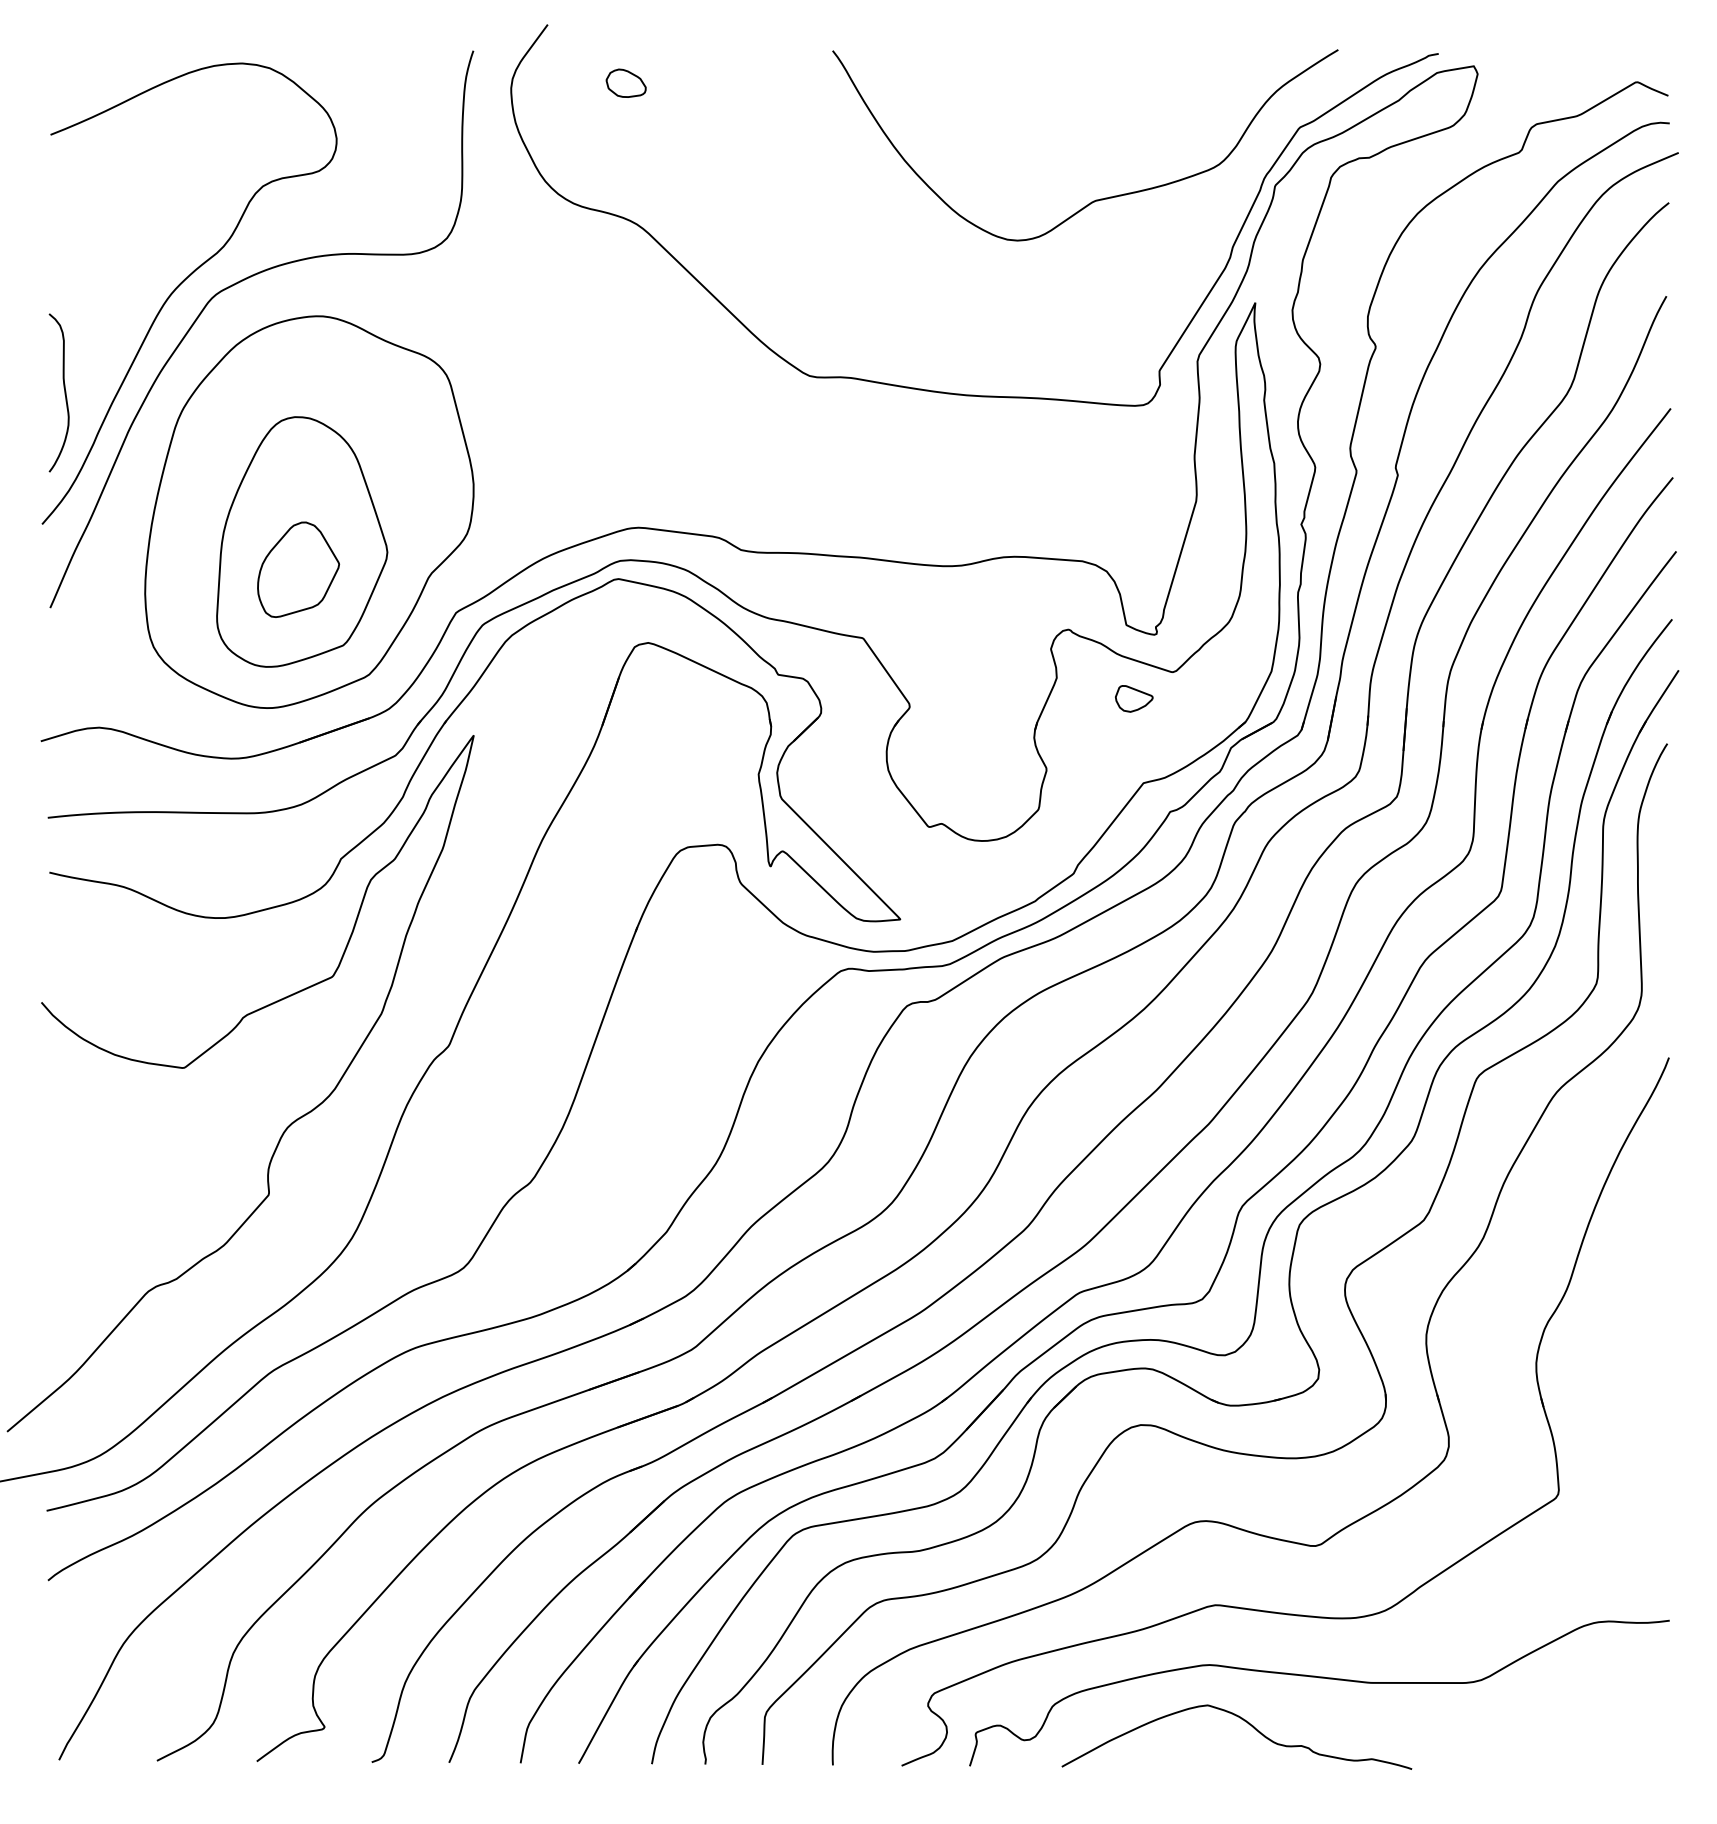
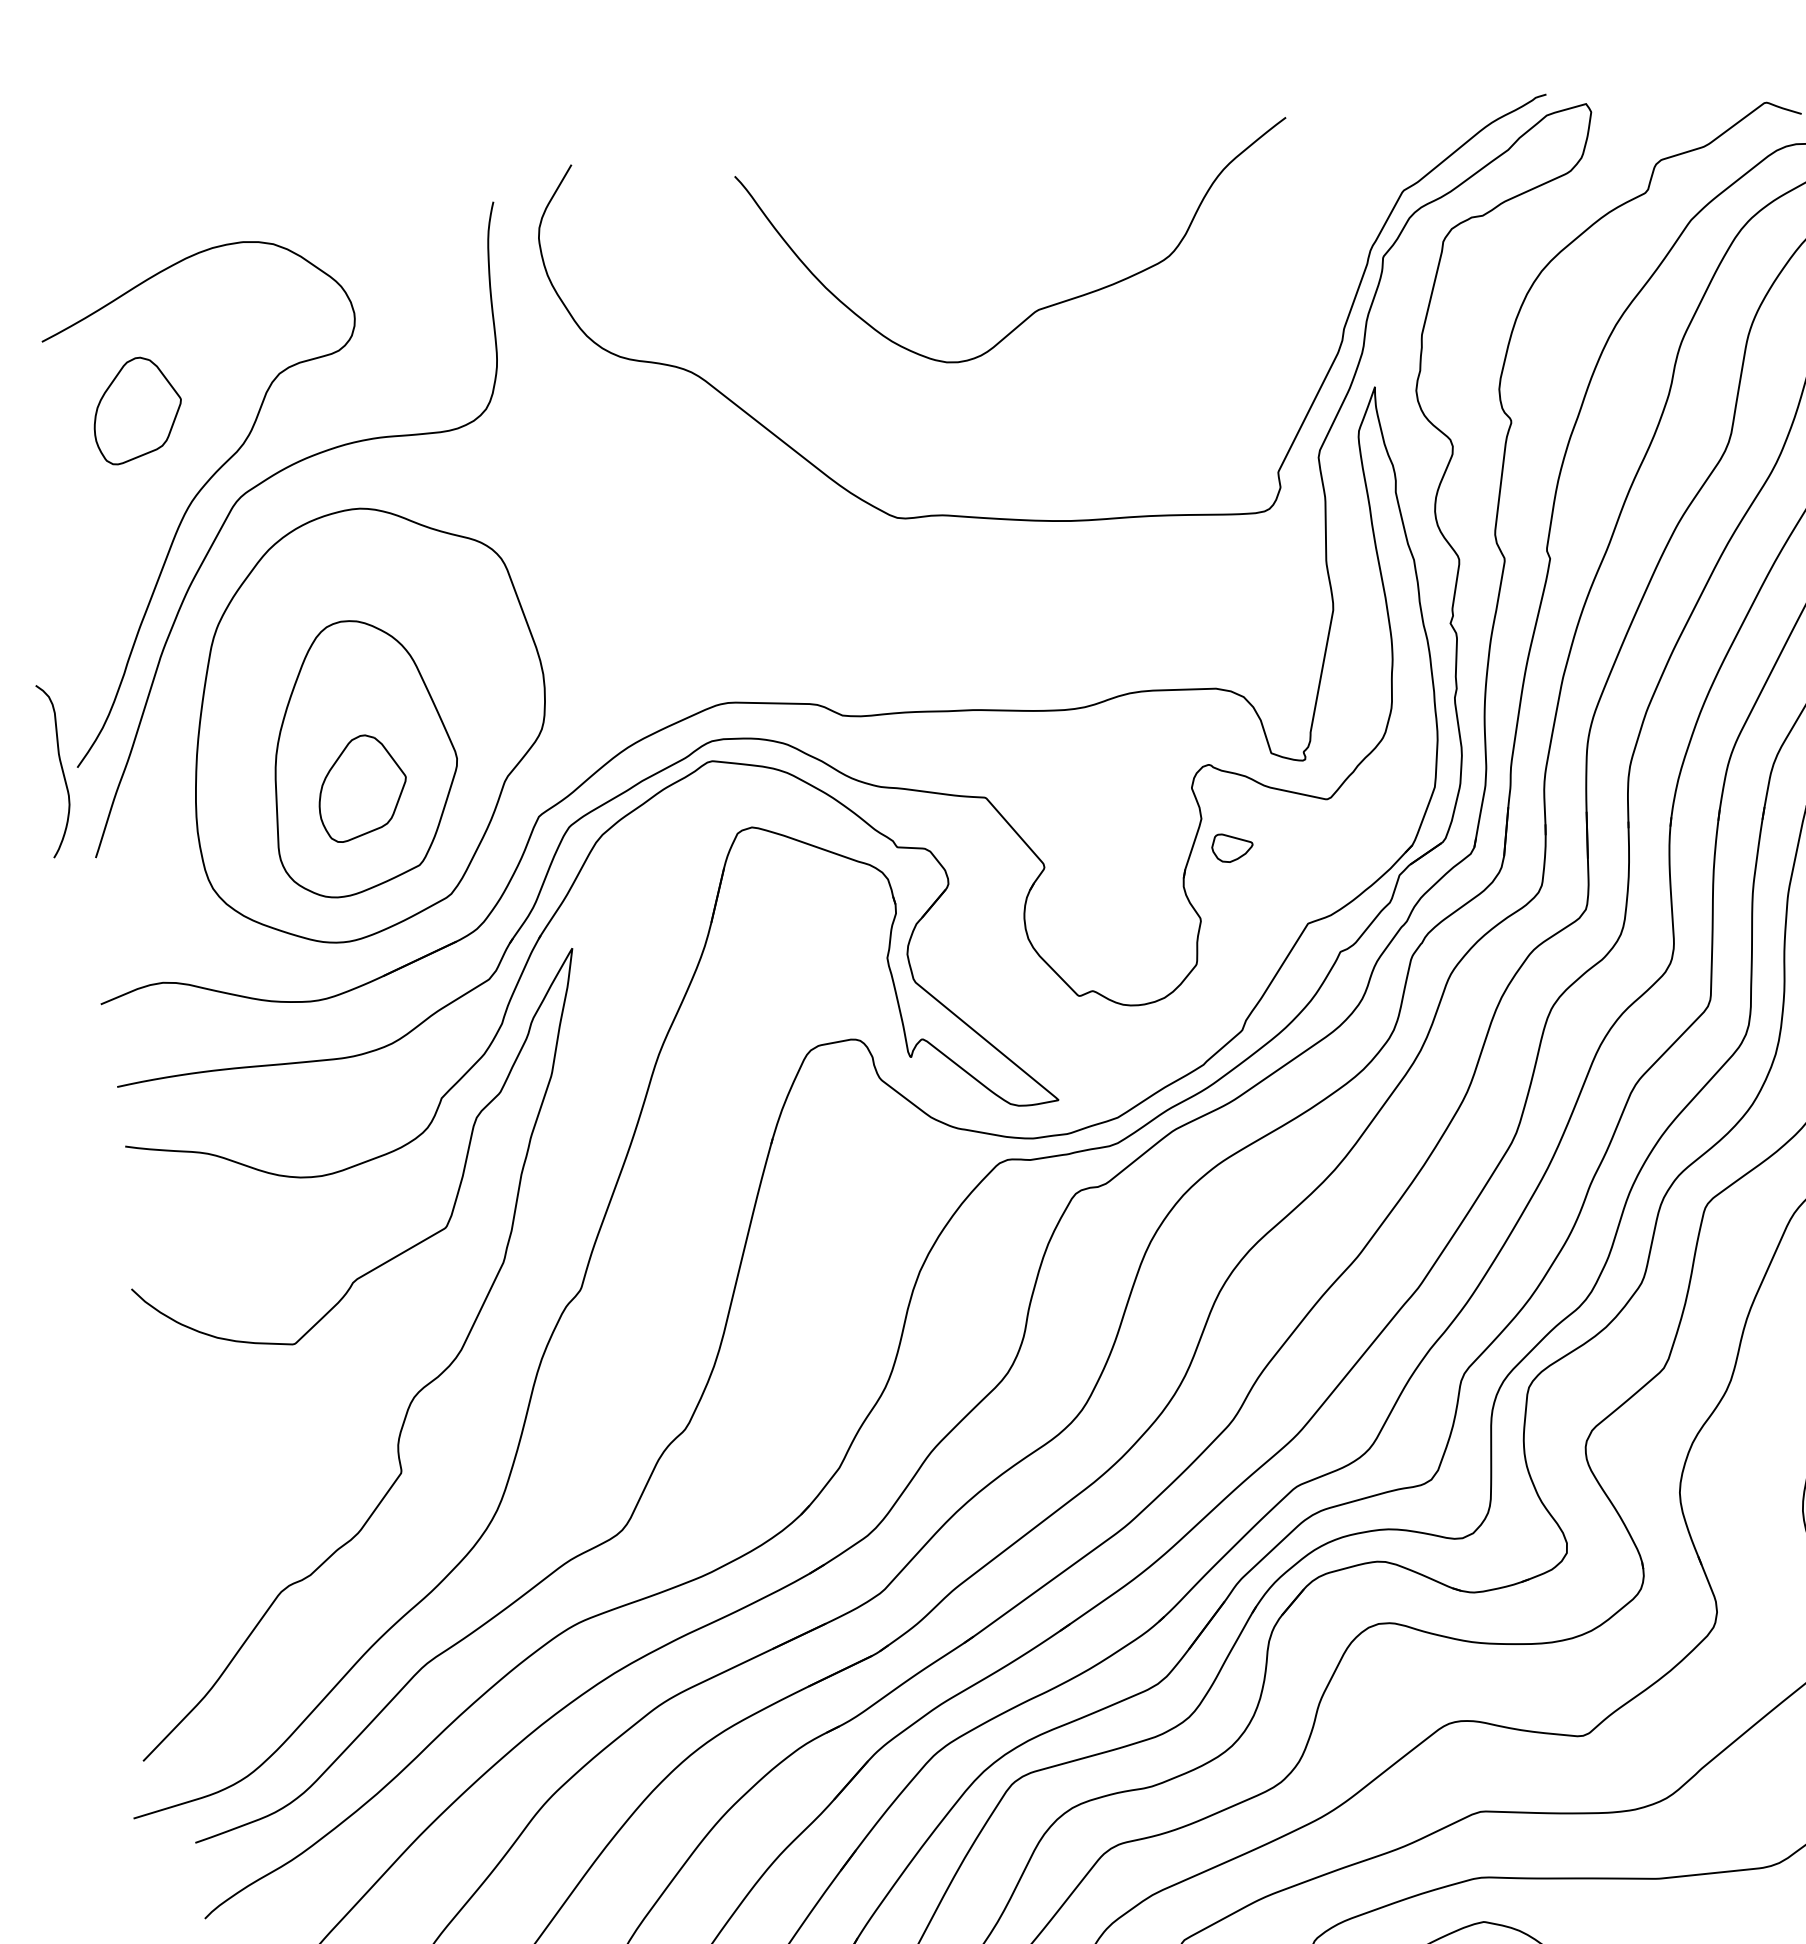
part: (625, 82) -> (662, 218), removed
curve: (1100, 198) -> (1043, 306), moved
part: (130, 205) -> (137, 409), added
curve: (64, 392) -> (61, 769), moved
part: (1134, 698) -> (1232, 847), moved

